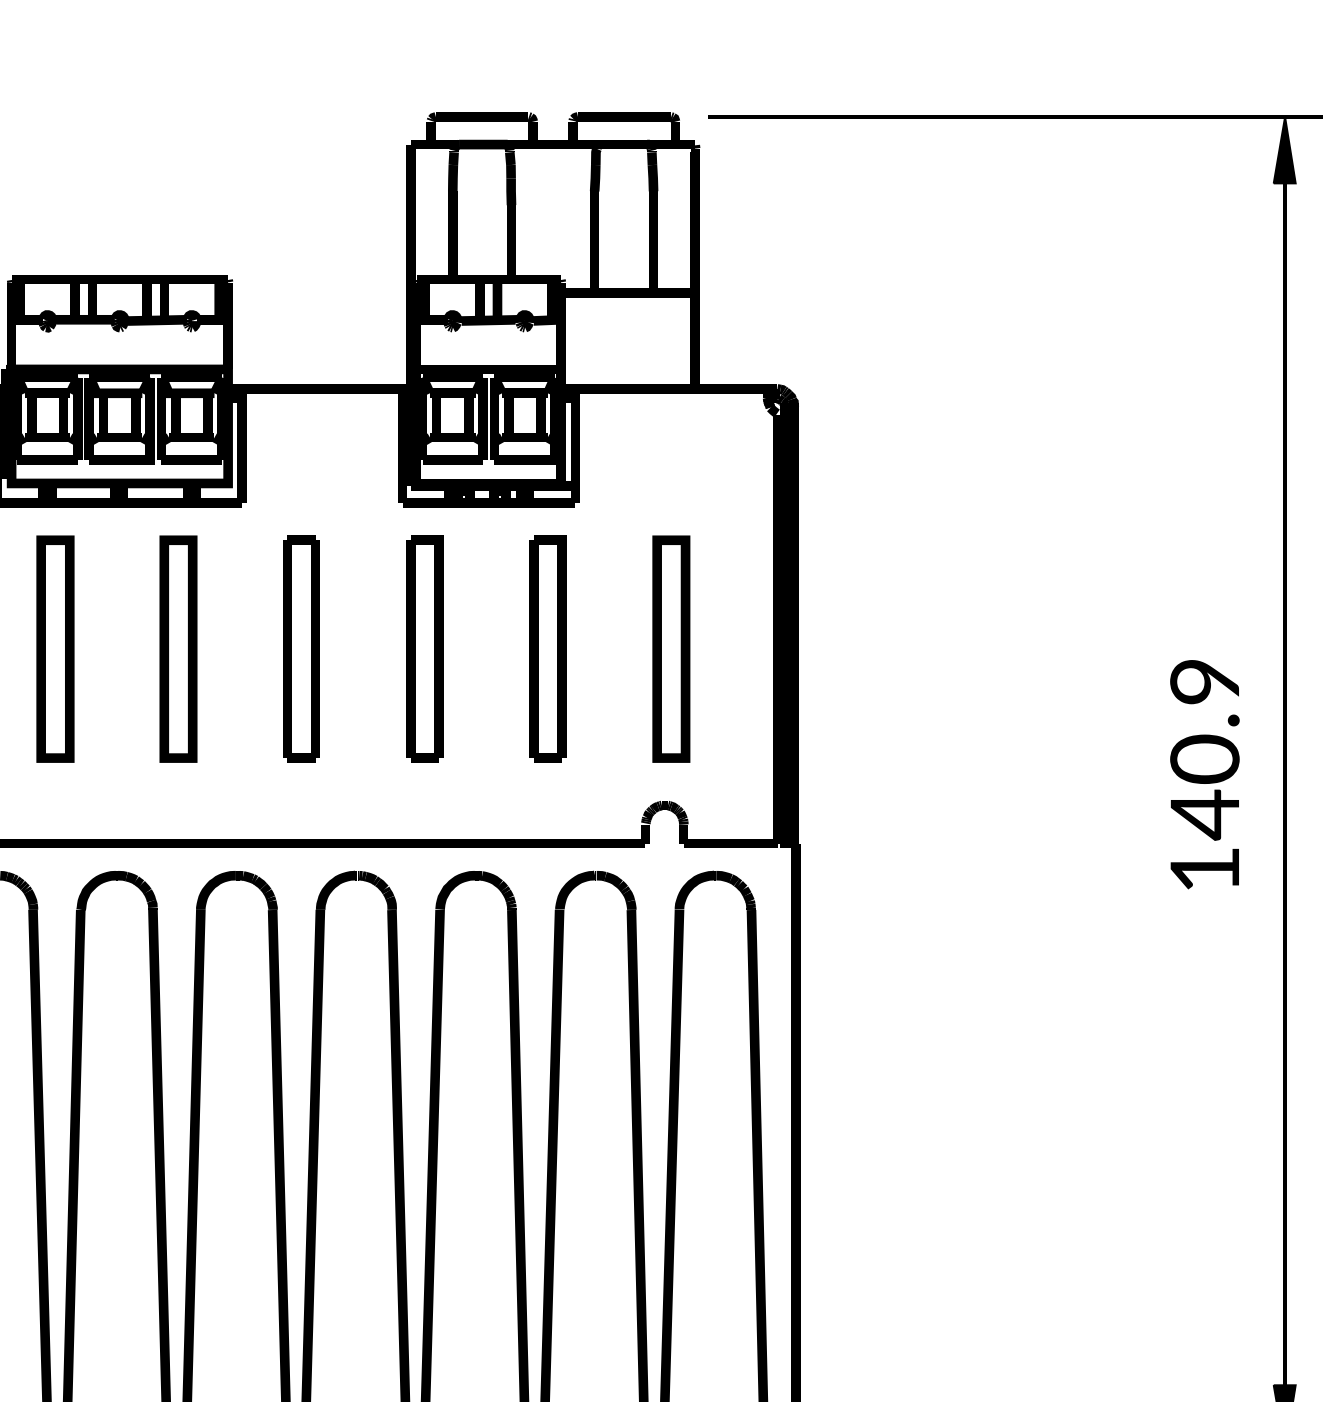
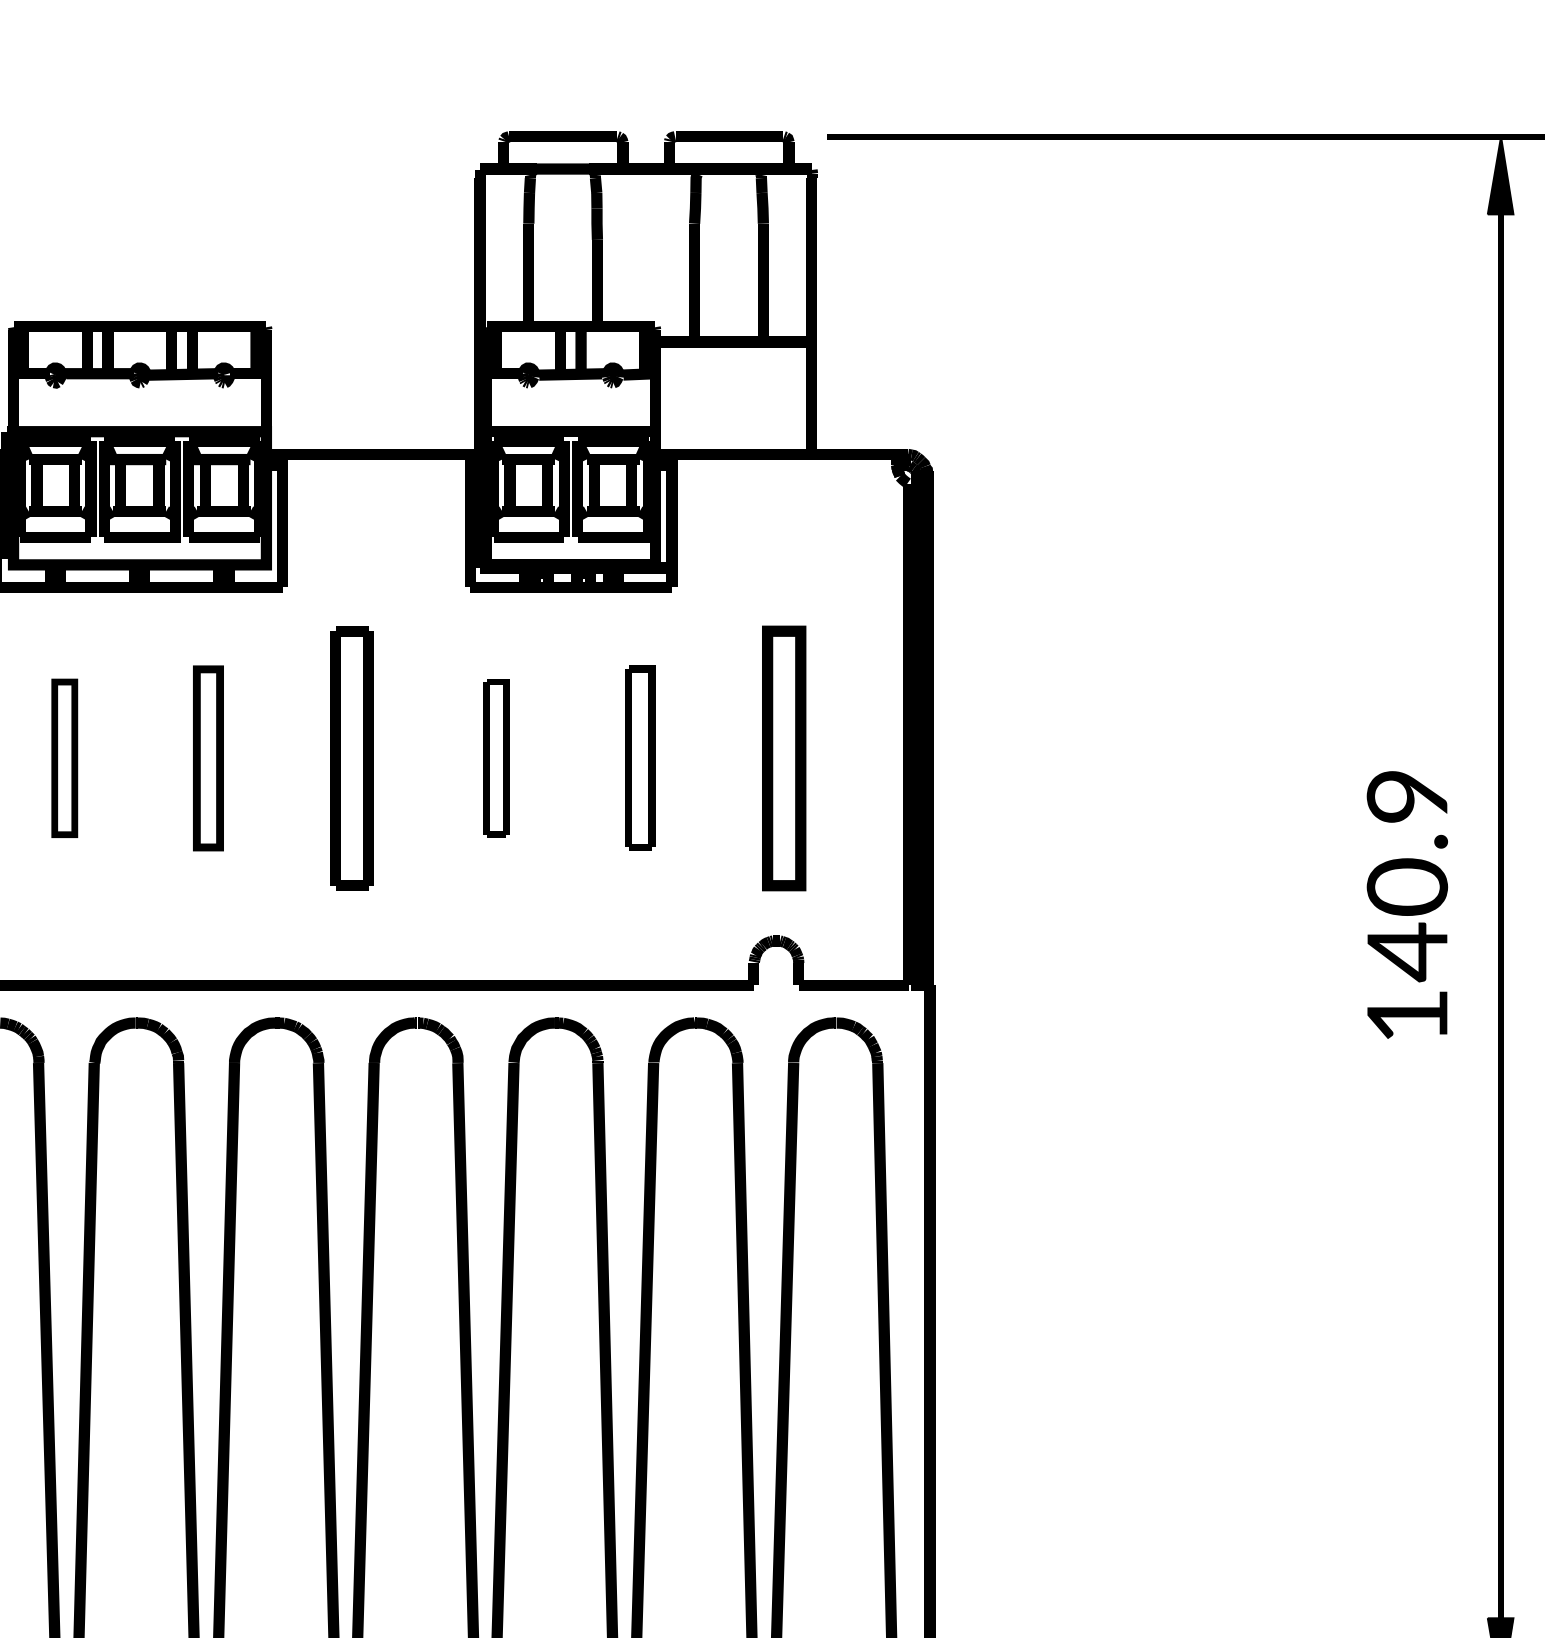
part: (55, 648) -> (64, 757), size x0.6
part: (178, 648) -> (208, 757), size x0.7
part: (424, 648) -> (495, 757), size x0.6
part: (547, 648) -> (639, 757), size x0.7

